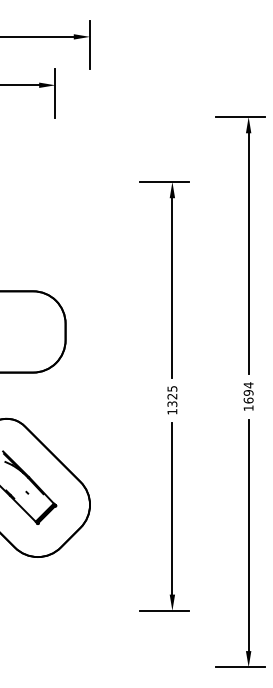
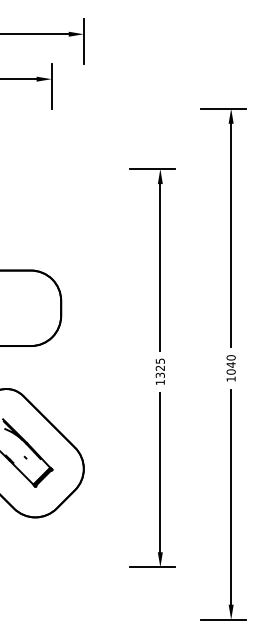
text: (247, 392) -> (230, 364), 1694 -> 1040

